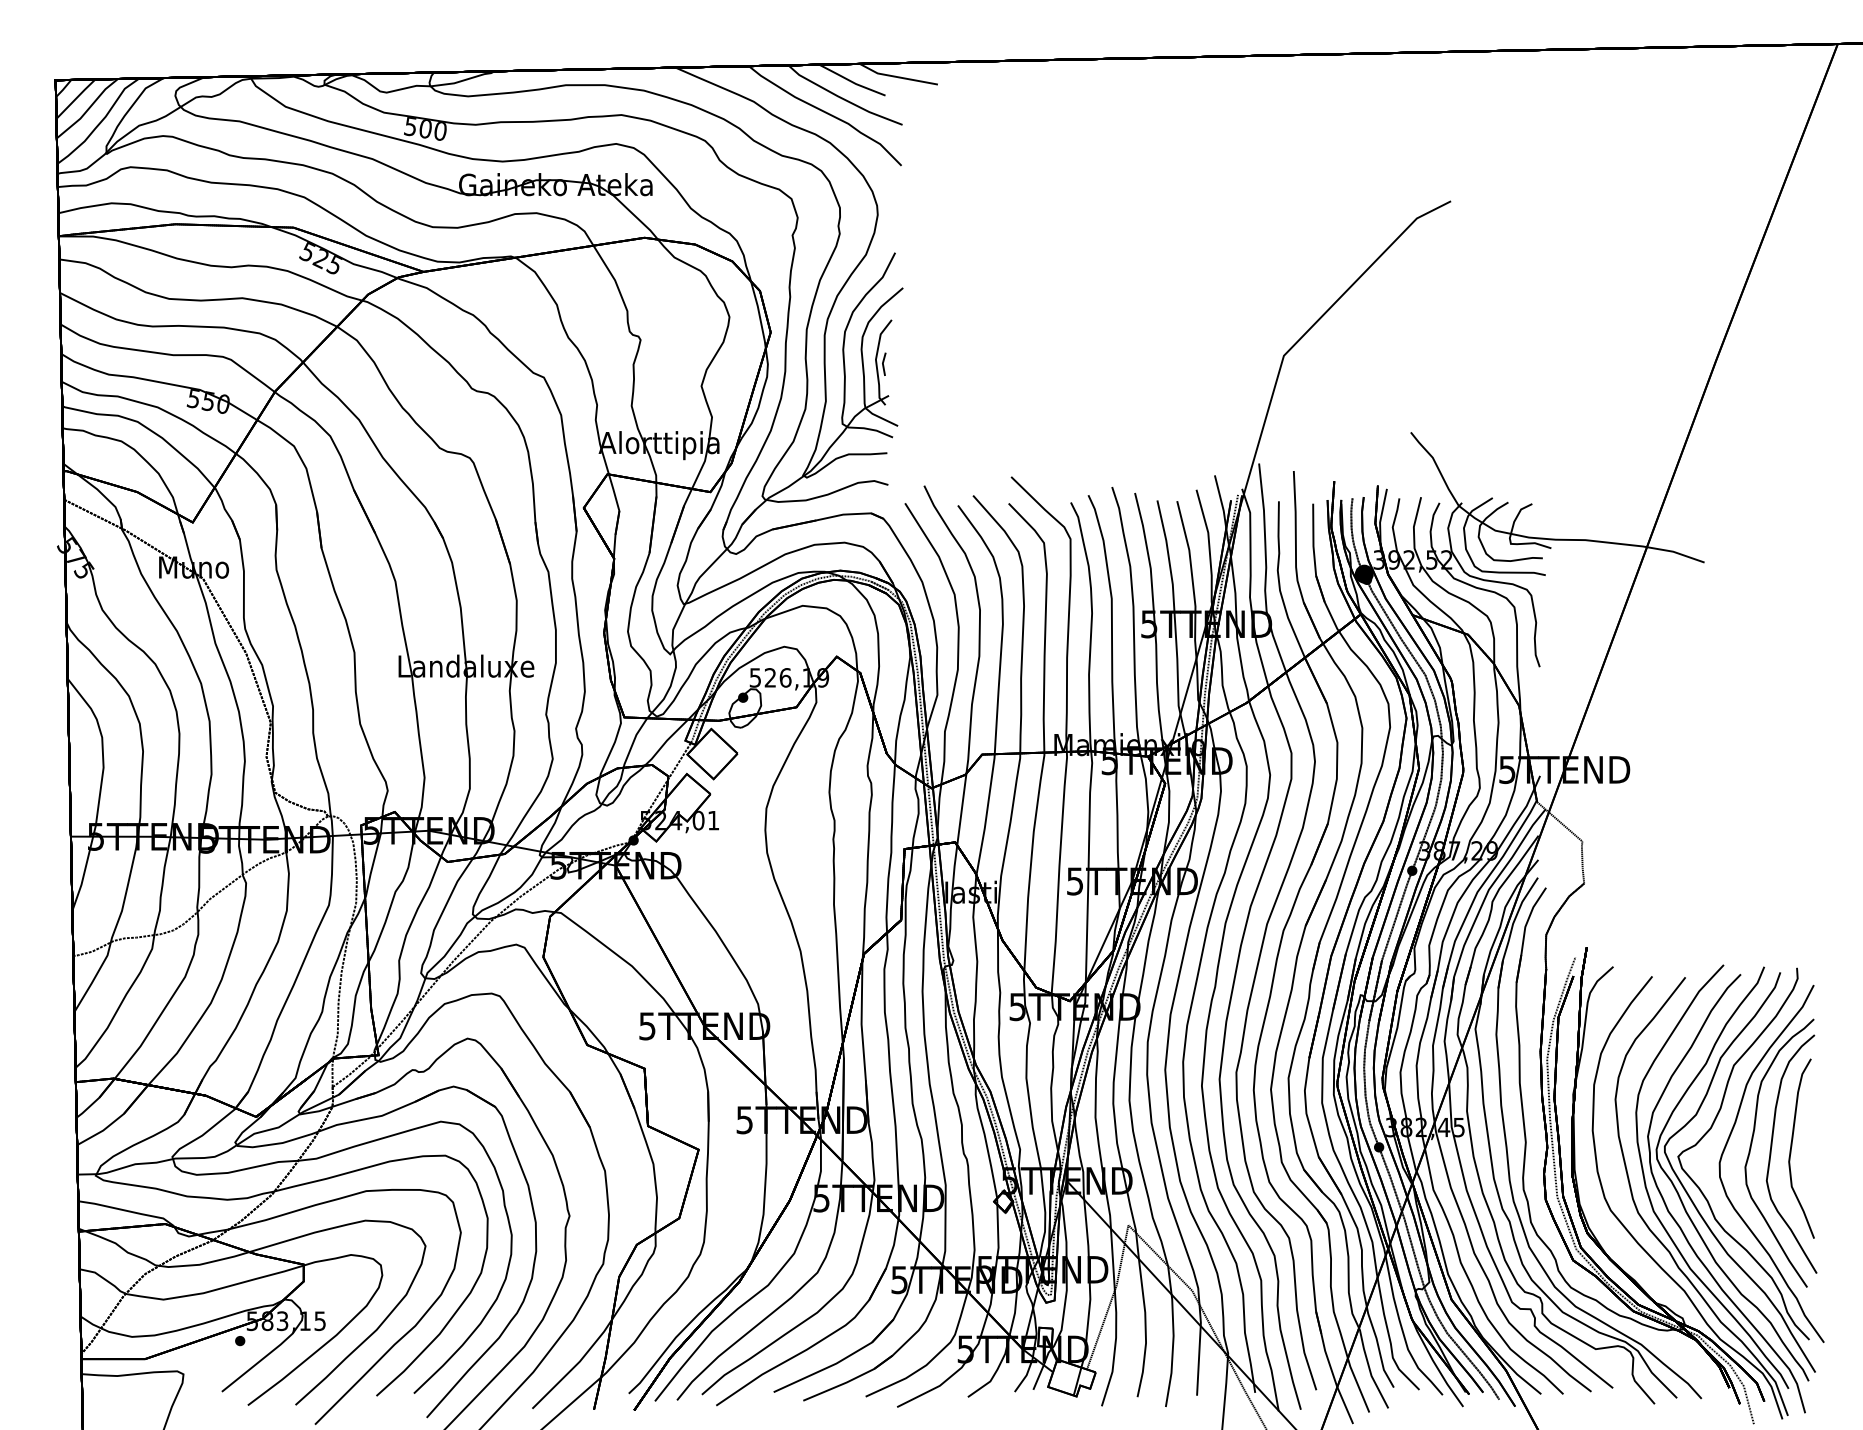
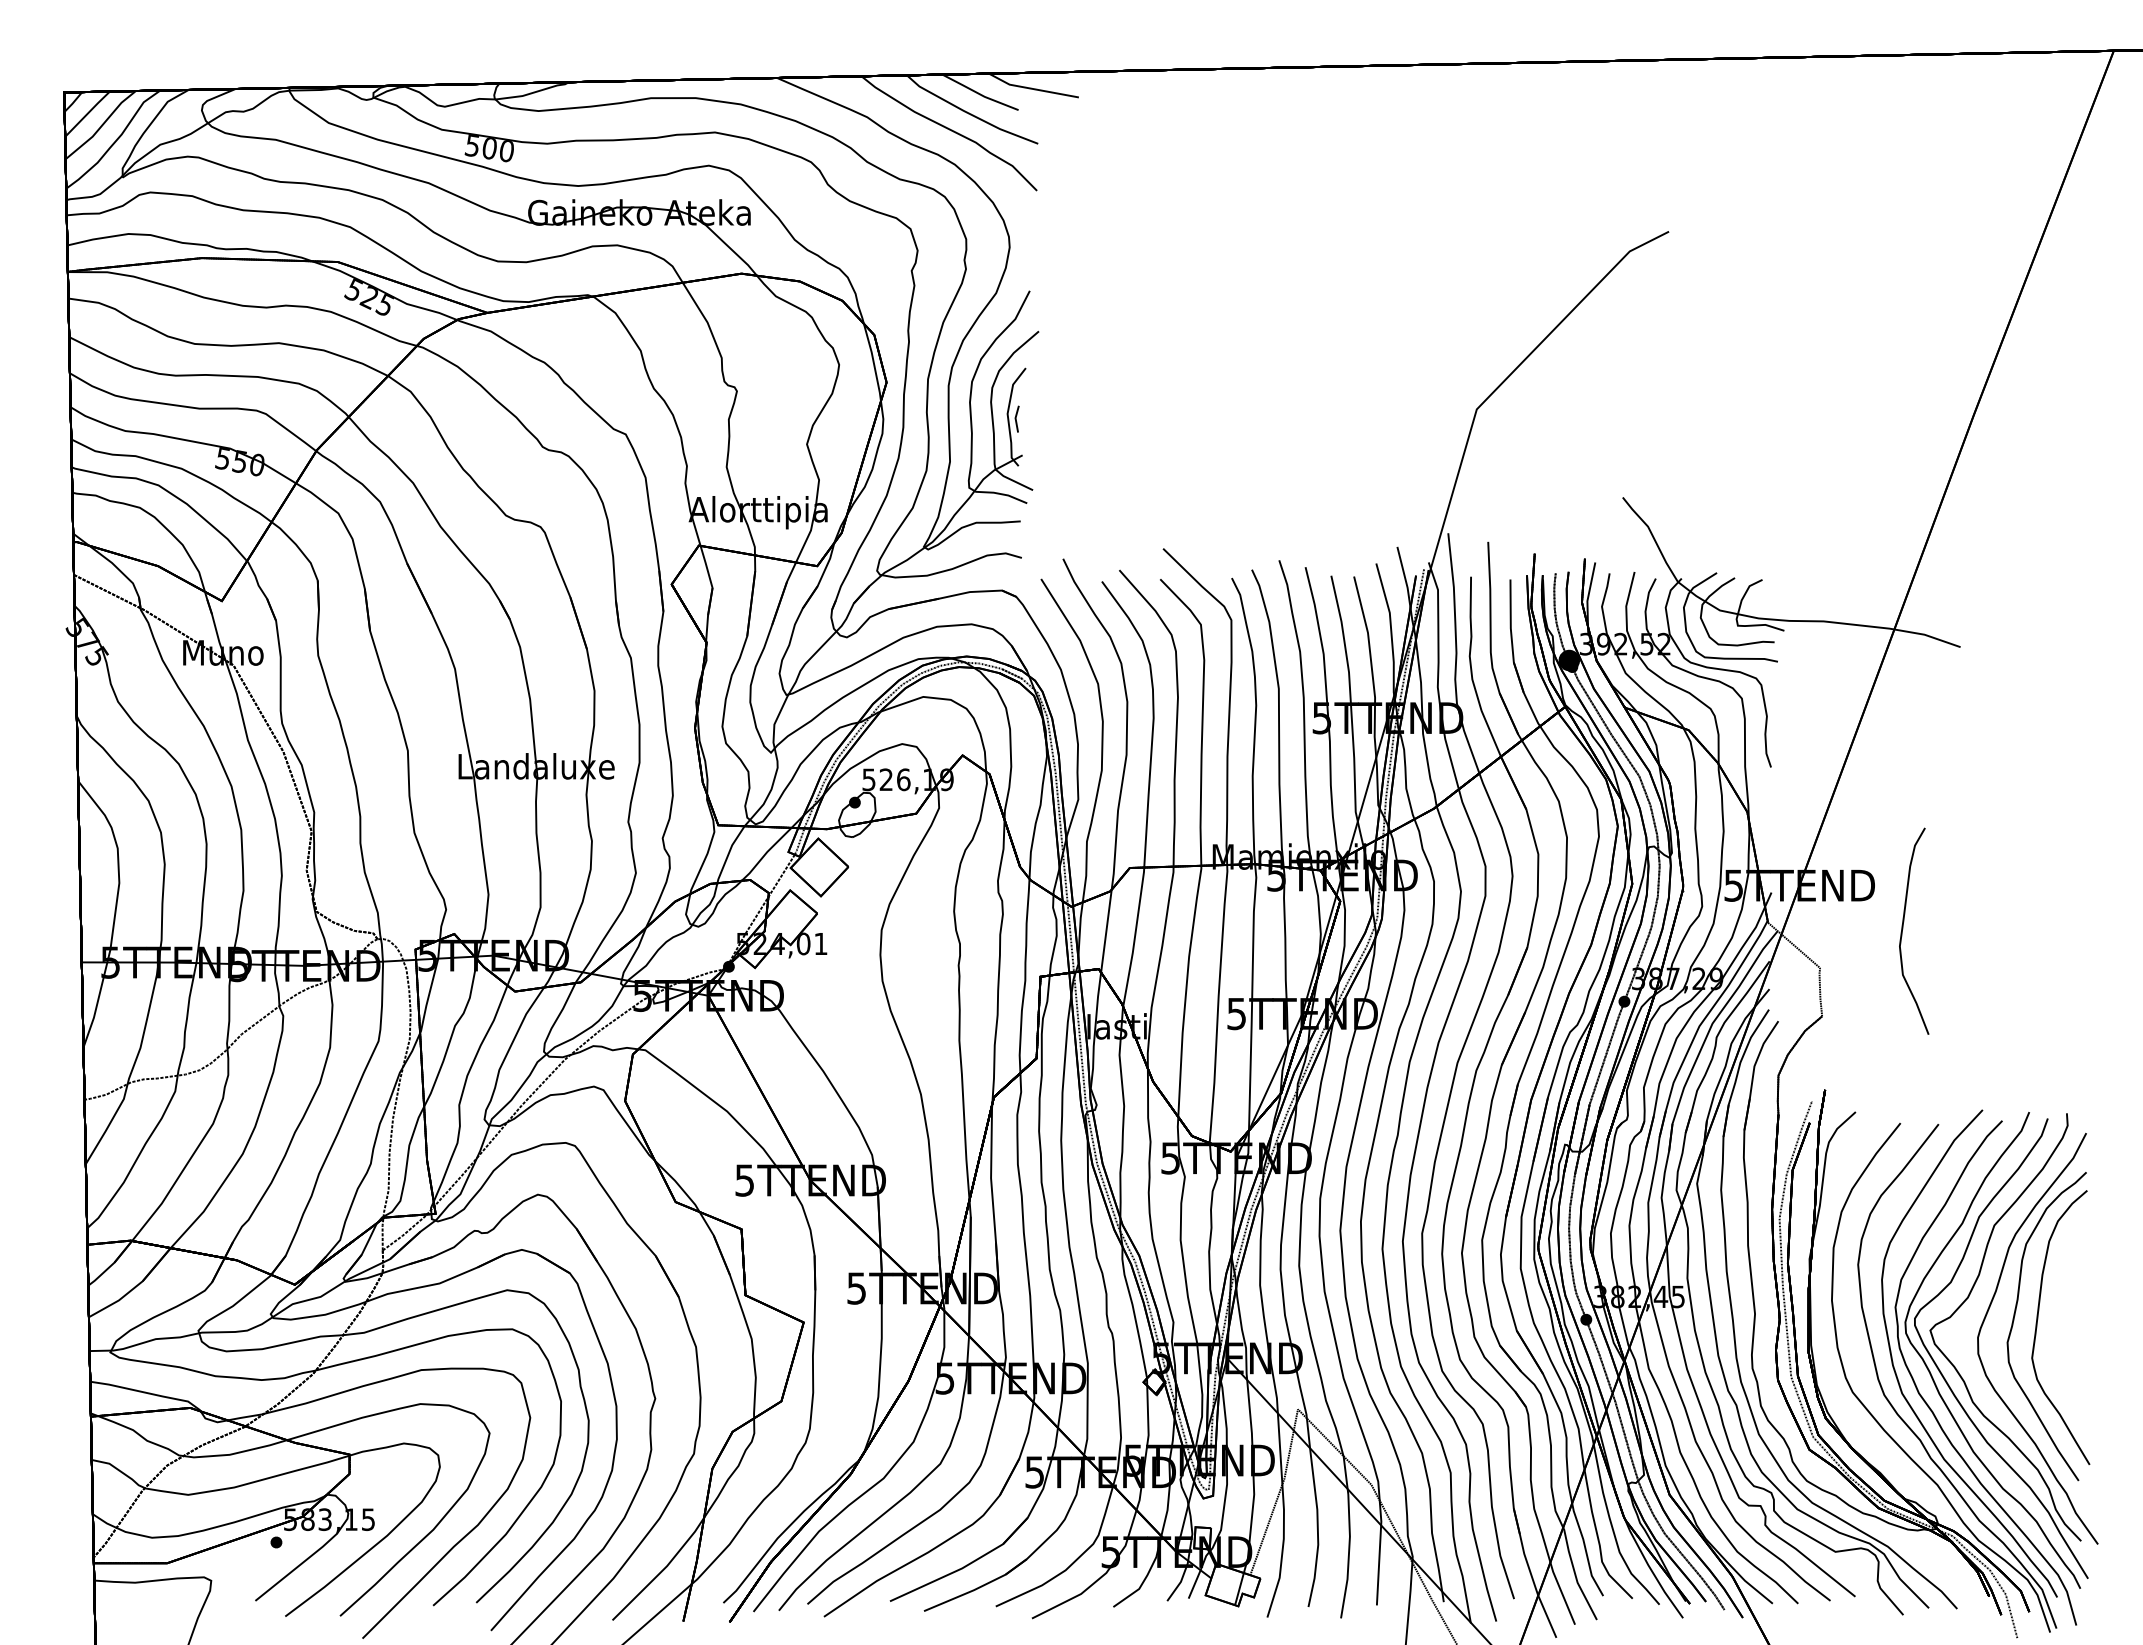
part: (1792, 1147) -> (1903, 929), moved

